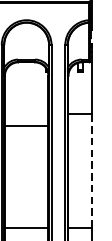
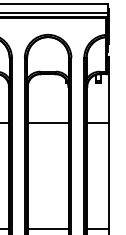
line: (25, 125) -> (47, 122), moved
line: (92, 171) -> (109, 176), dashed -> solid

